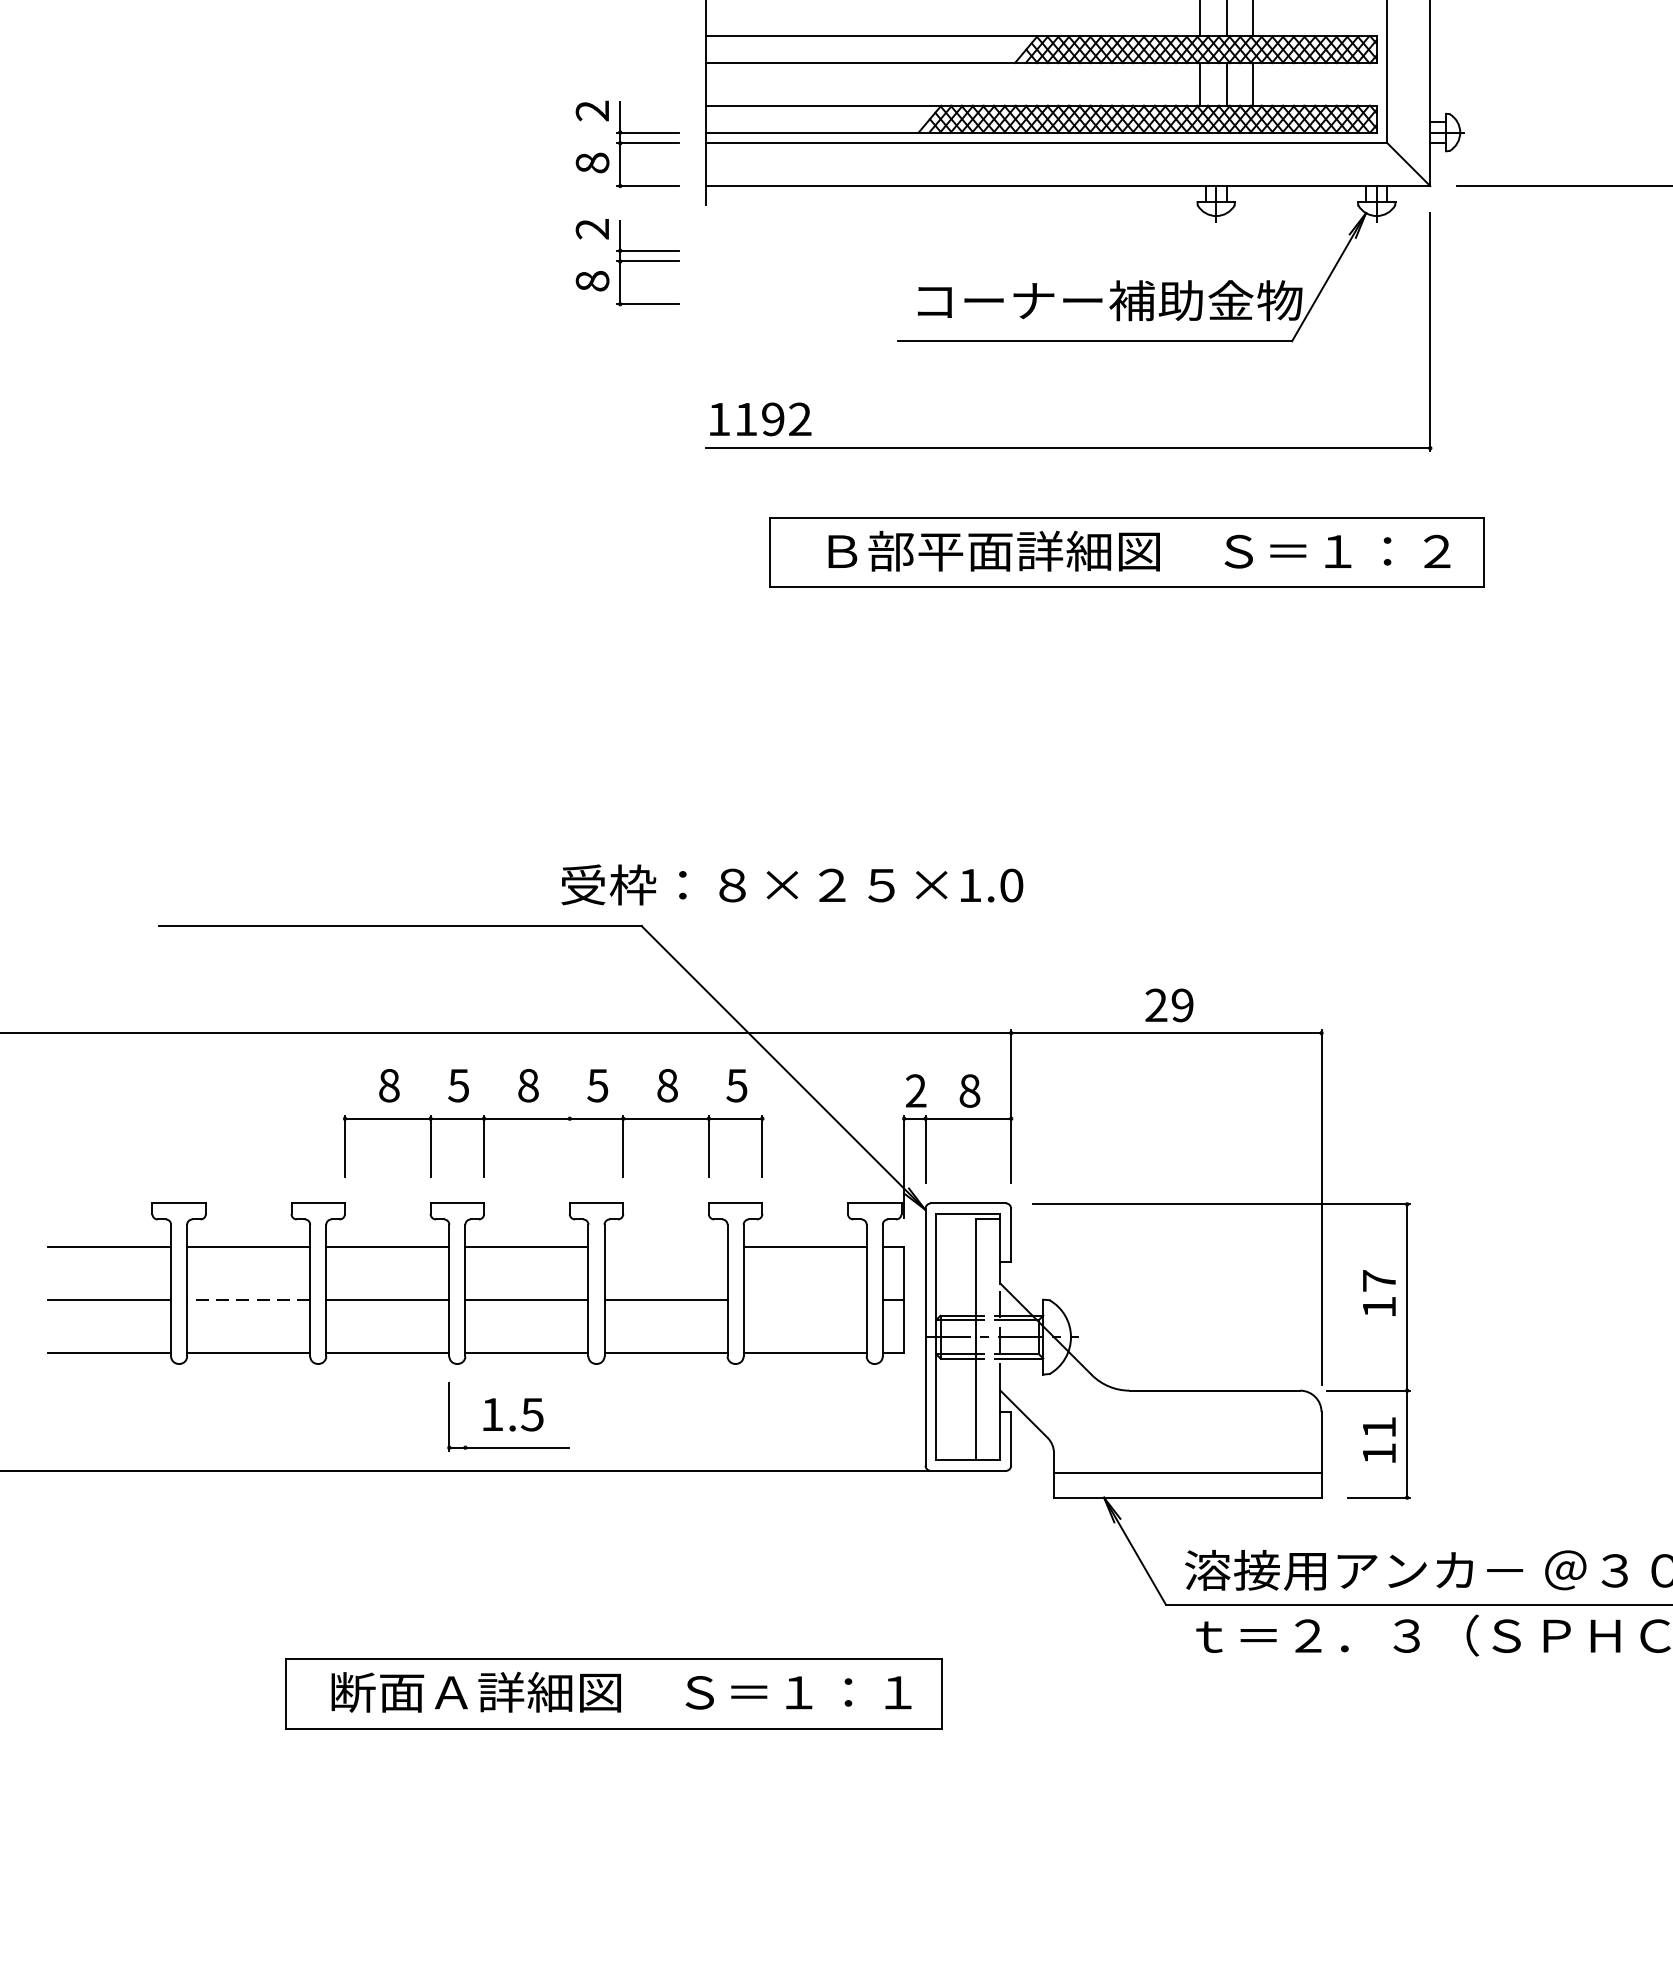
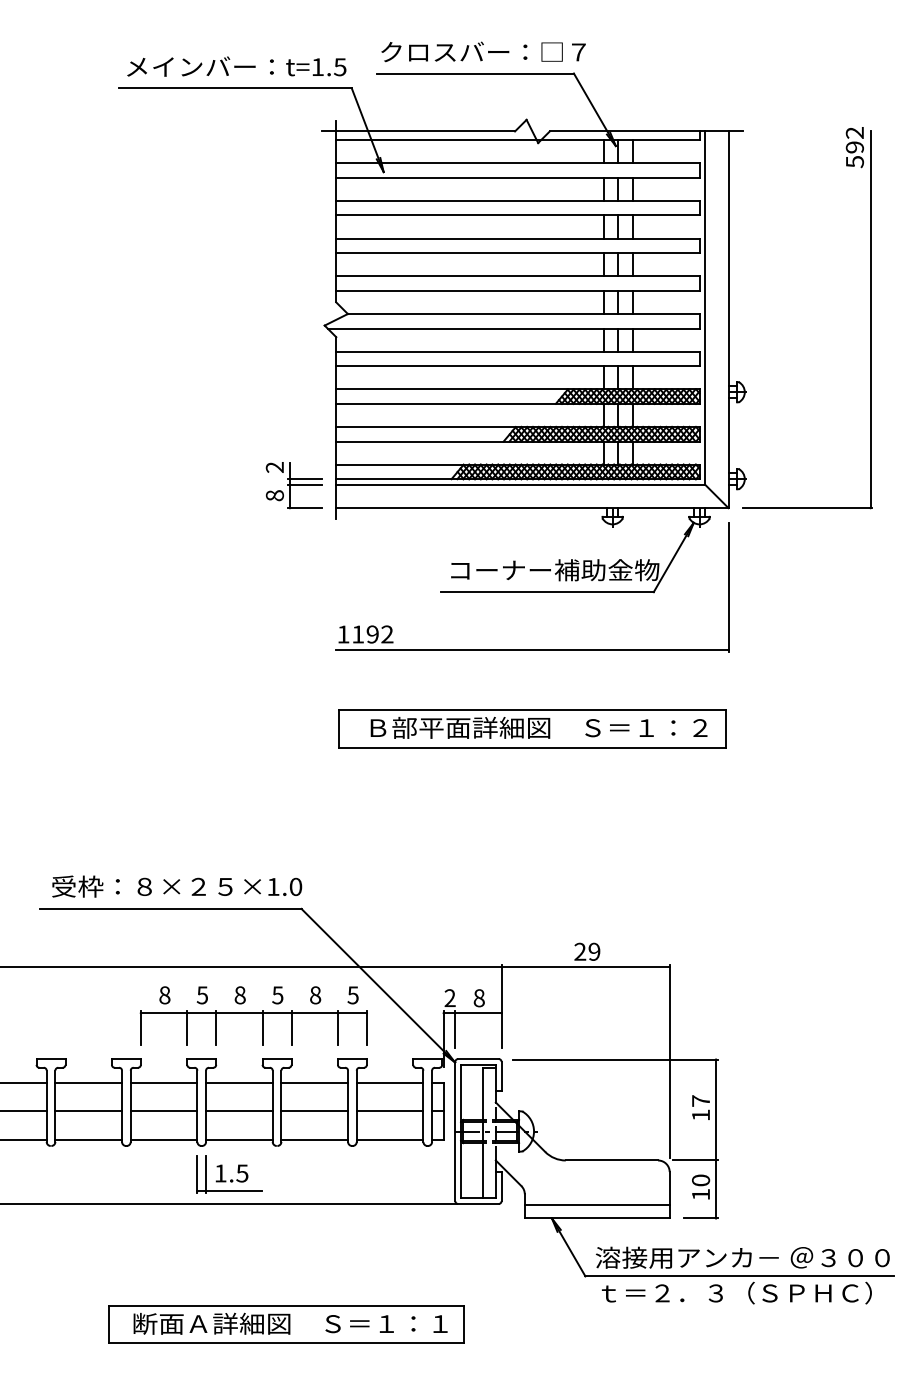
part: (626, 262) -> (293, 549), removed
part: (1127, 552) -> (532, 728), moved
text: (793, 884) -> (177, 886), moved
line: (569, 1145) -> (262, 1027), added
line: (665, 1246) -> (314, 1082), added
line: (248, 1300) -> (88, 1111), dashed -> solid
line: (804, 1300) -> (389, 1111), added
line: (466, 1416) -> (206, 1174), added
text: (1380, 1427) -> (701, 1180), 11 -> 10

